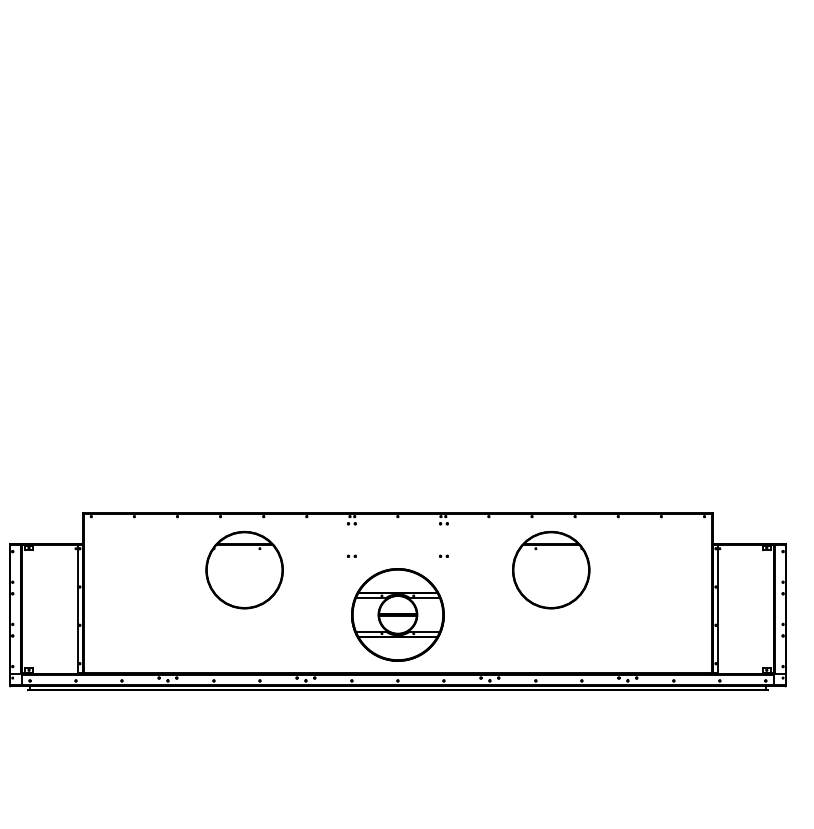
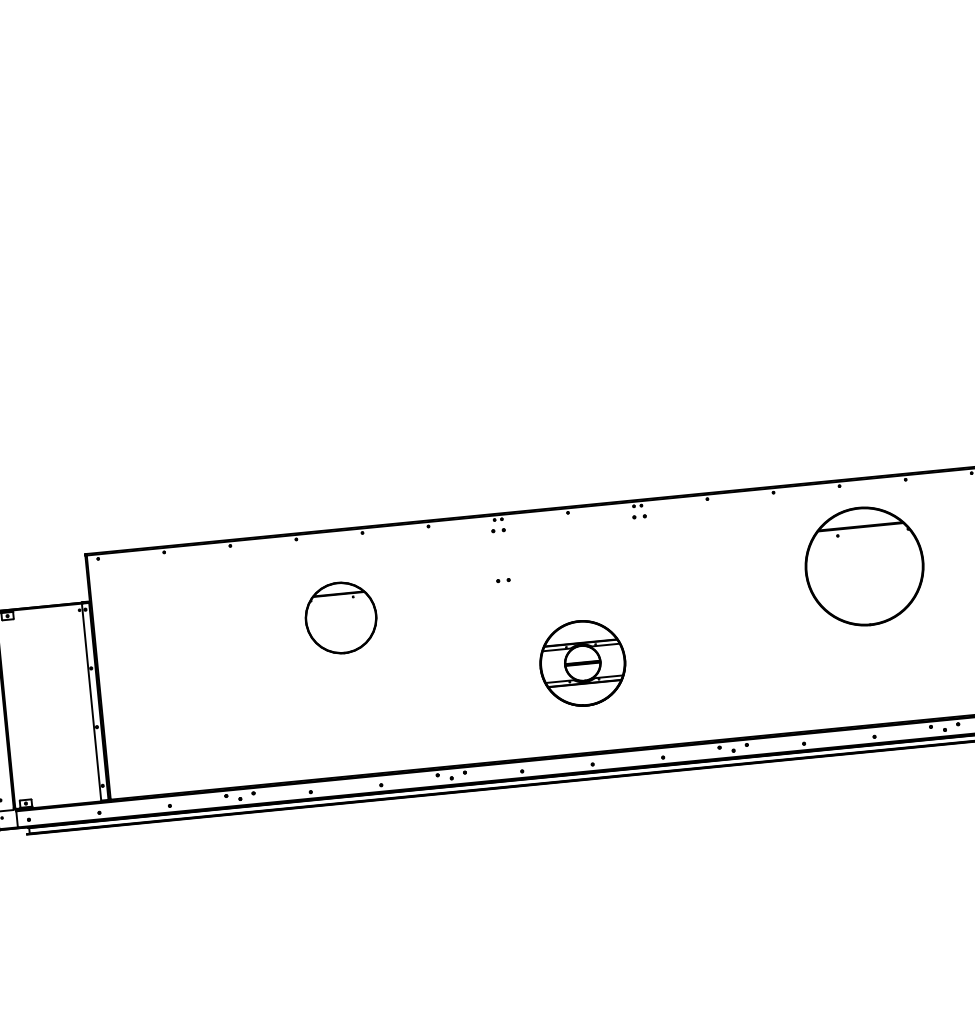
part: (443, 555) -> (643, 565), removed
part: (244, 570) -> (341, 618), size x0.6
part: (551, 570) -> (865, 566), moved
part: (397, 614) -> (582, 662), size x0.6

